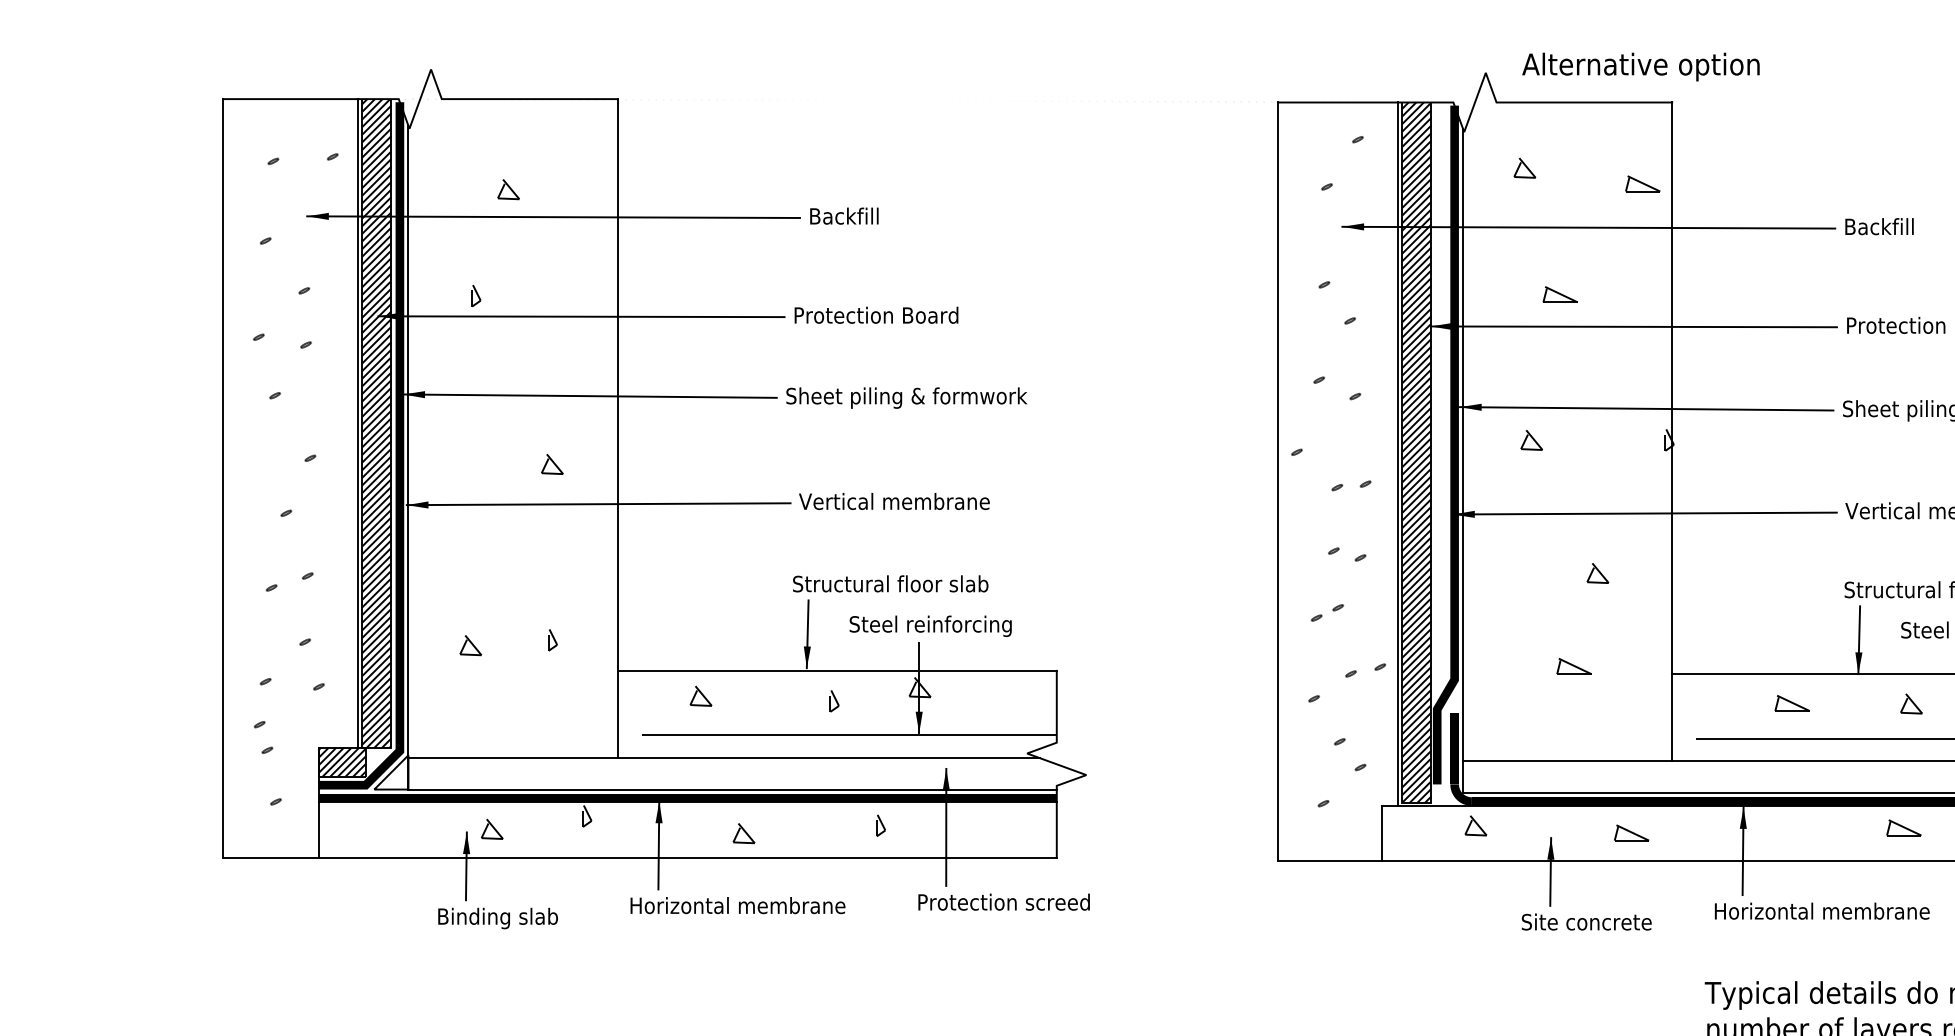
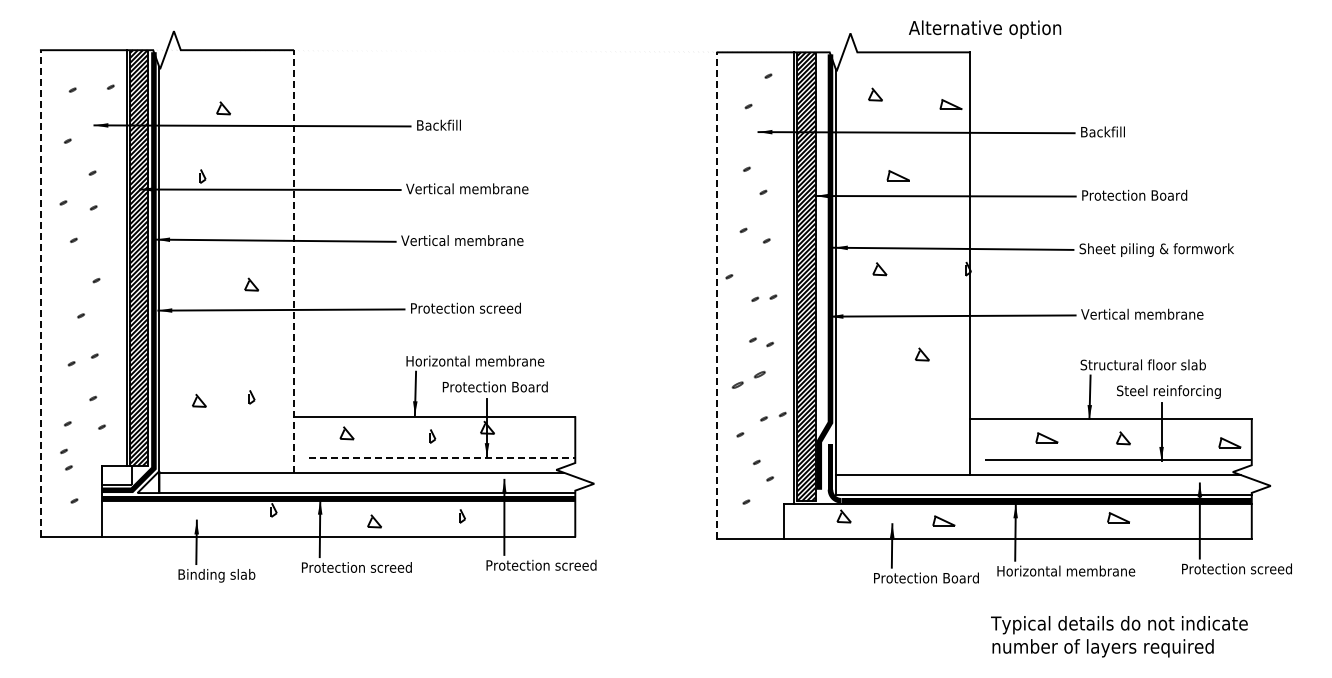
text: (1641, 66) -> (985, 29), moved
text: (888, 314) -> (467, 188), Protection Board -> Vertical membrane
text: (905, 397) -> (478, 241), Sheet piling & formwork -> Vertical membrane
line: (617, 428) -> (293, 261), solid -> dashed
line: (223, 478) -> (40, 293), solid -> dashed
line: (1278, 481) -> (717, 295), solid -> dashed
text: (894, 500) -> (471, 307), Vertical membrane -> Protection screed
text: (901, 582) -> (475, 360), Structural floor slab -> Horizontal membrane
part: (1326, 612) -> (748, 379), size x1.6
text: (930, 626) -> (494, 388), Steel reinforcing -> Protection Board
line: (1573, 665) -> (906, 413), removed
line: (849, 735) -> (442, 458), solid -> dashed
hatch: (341, 762) -> (116, 475), removed
line: (491, 827) -> (212, 517), removed
text: (739, 905) -> (371, 567), Horizontal membrane -> Protection screed
text: (1602, 921) -> (925, 577), Site concrete -> Protection Board

